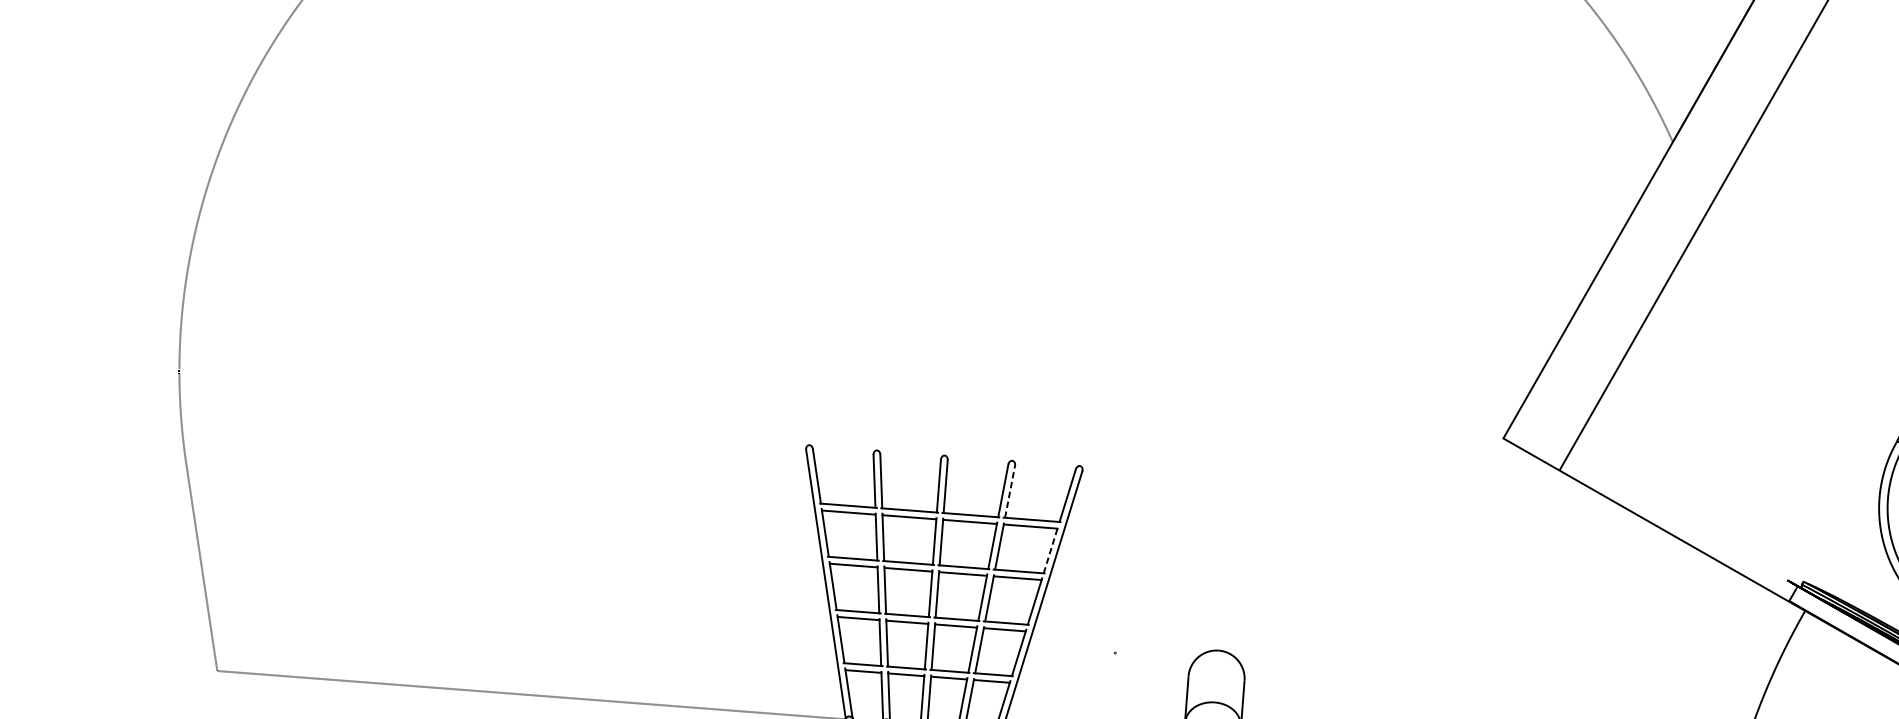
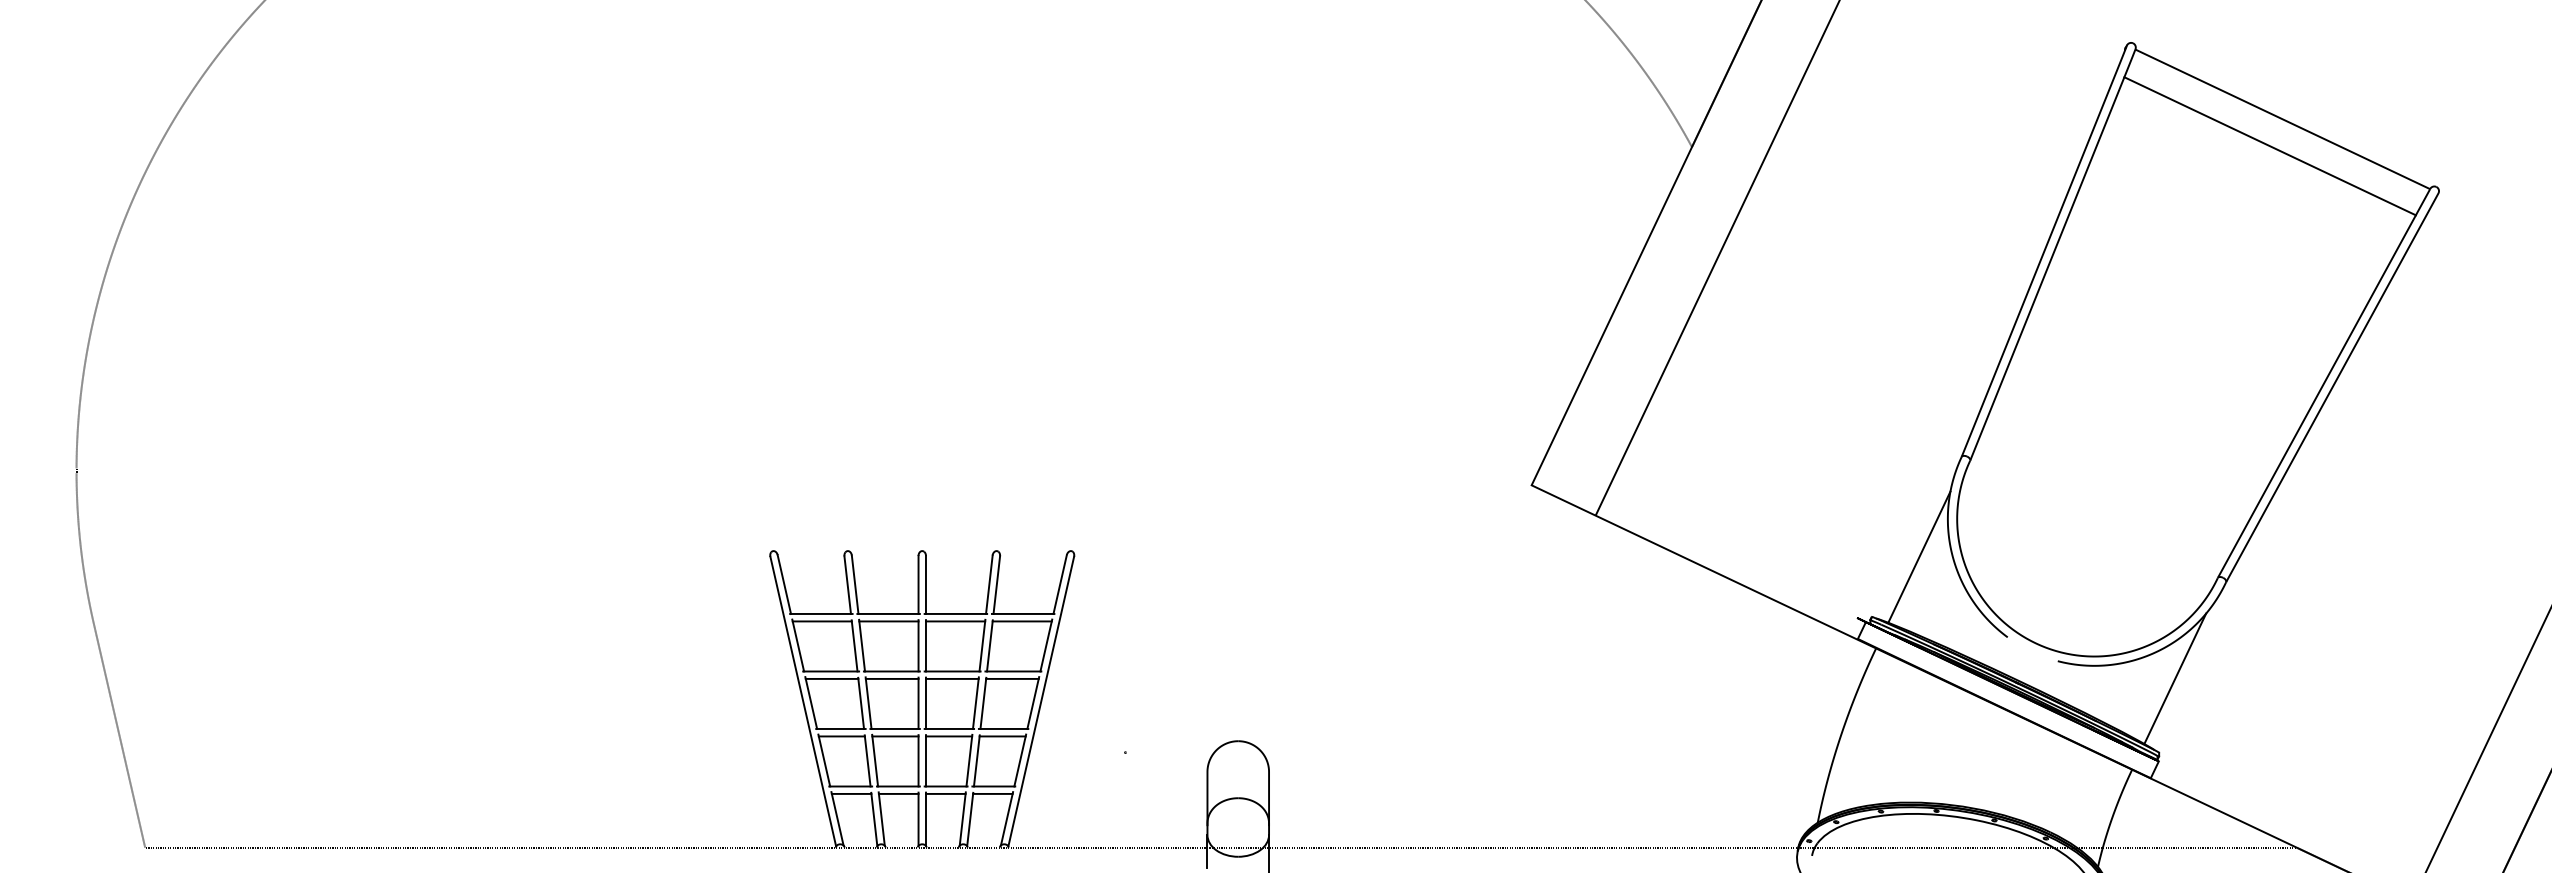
line: (1009, 492) -> (996, 585), dashed -> solid
line: (1851, 530) -> (1919, 556), added
line: (1051, 550) -> (1046, 645), dashed -> solid

